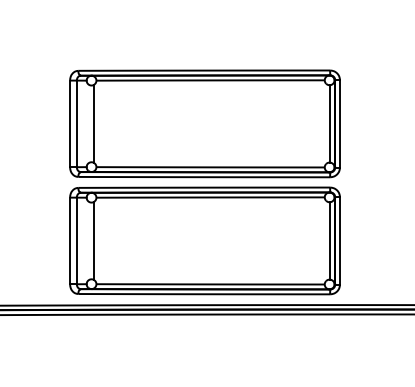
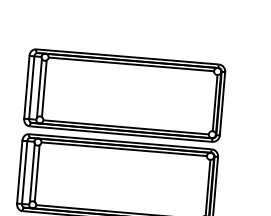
line: (87, 123) -> (39, 88), added
line: (87, 240) -> (32, 172), added

